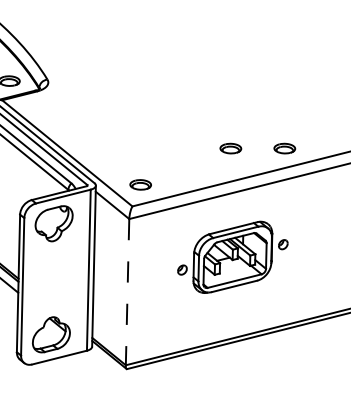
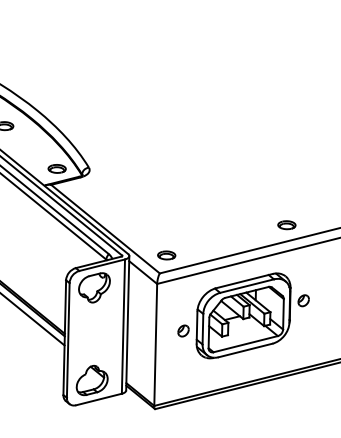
part: (230, 148) -> (241, 225), removed
part: (232, 256) -> (243, 315), size x1.43
line: (127, 291) -> (155, 344), dashed -> solid

